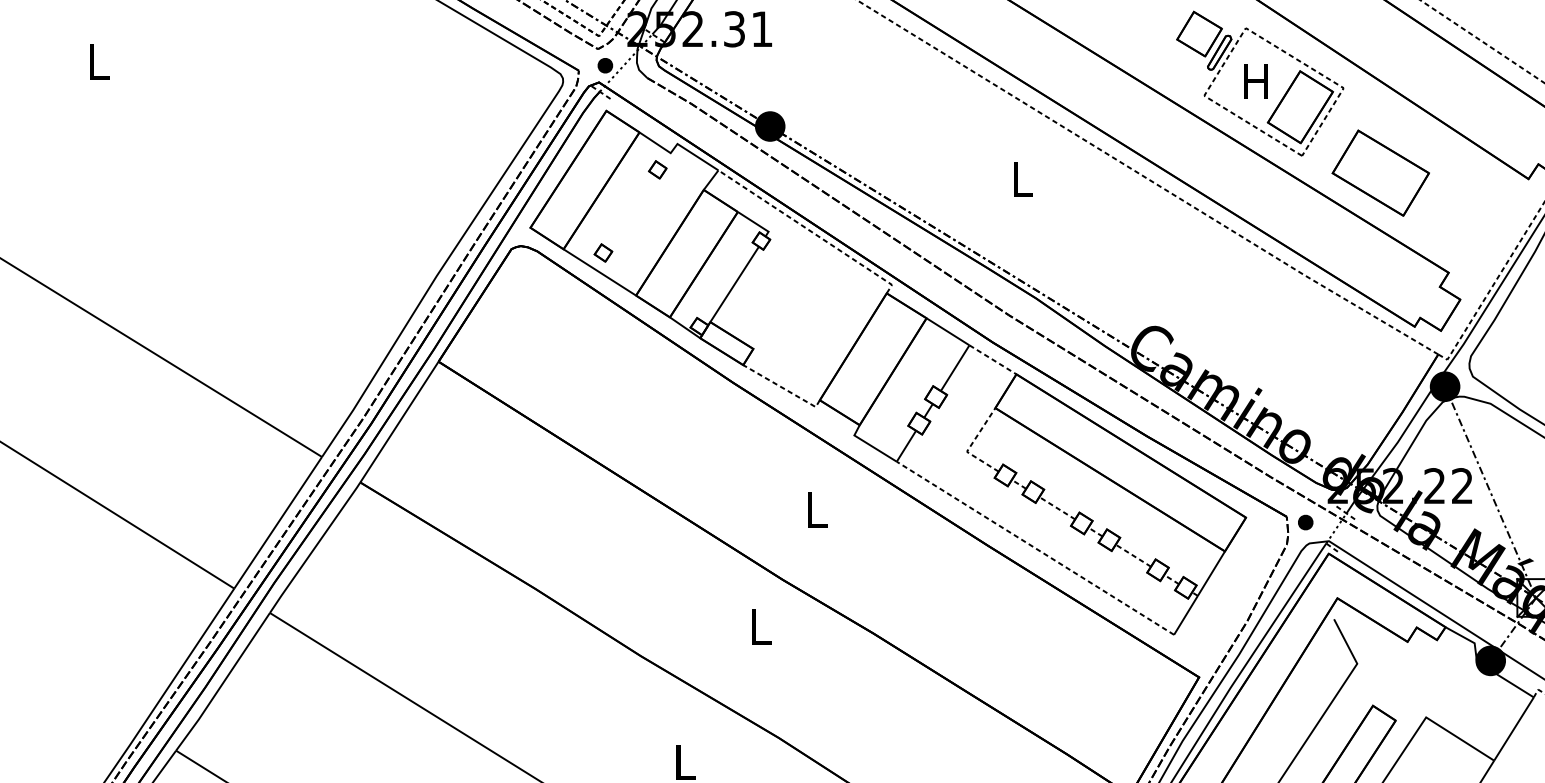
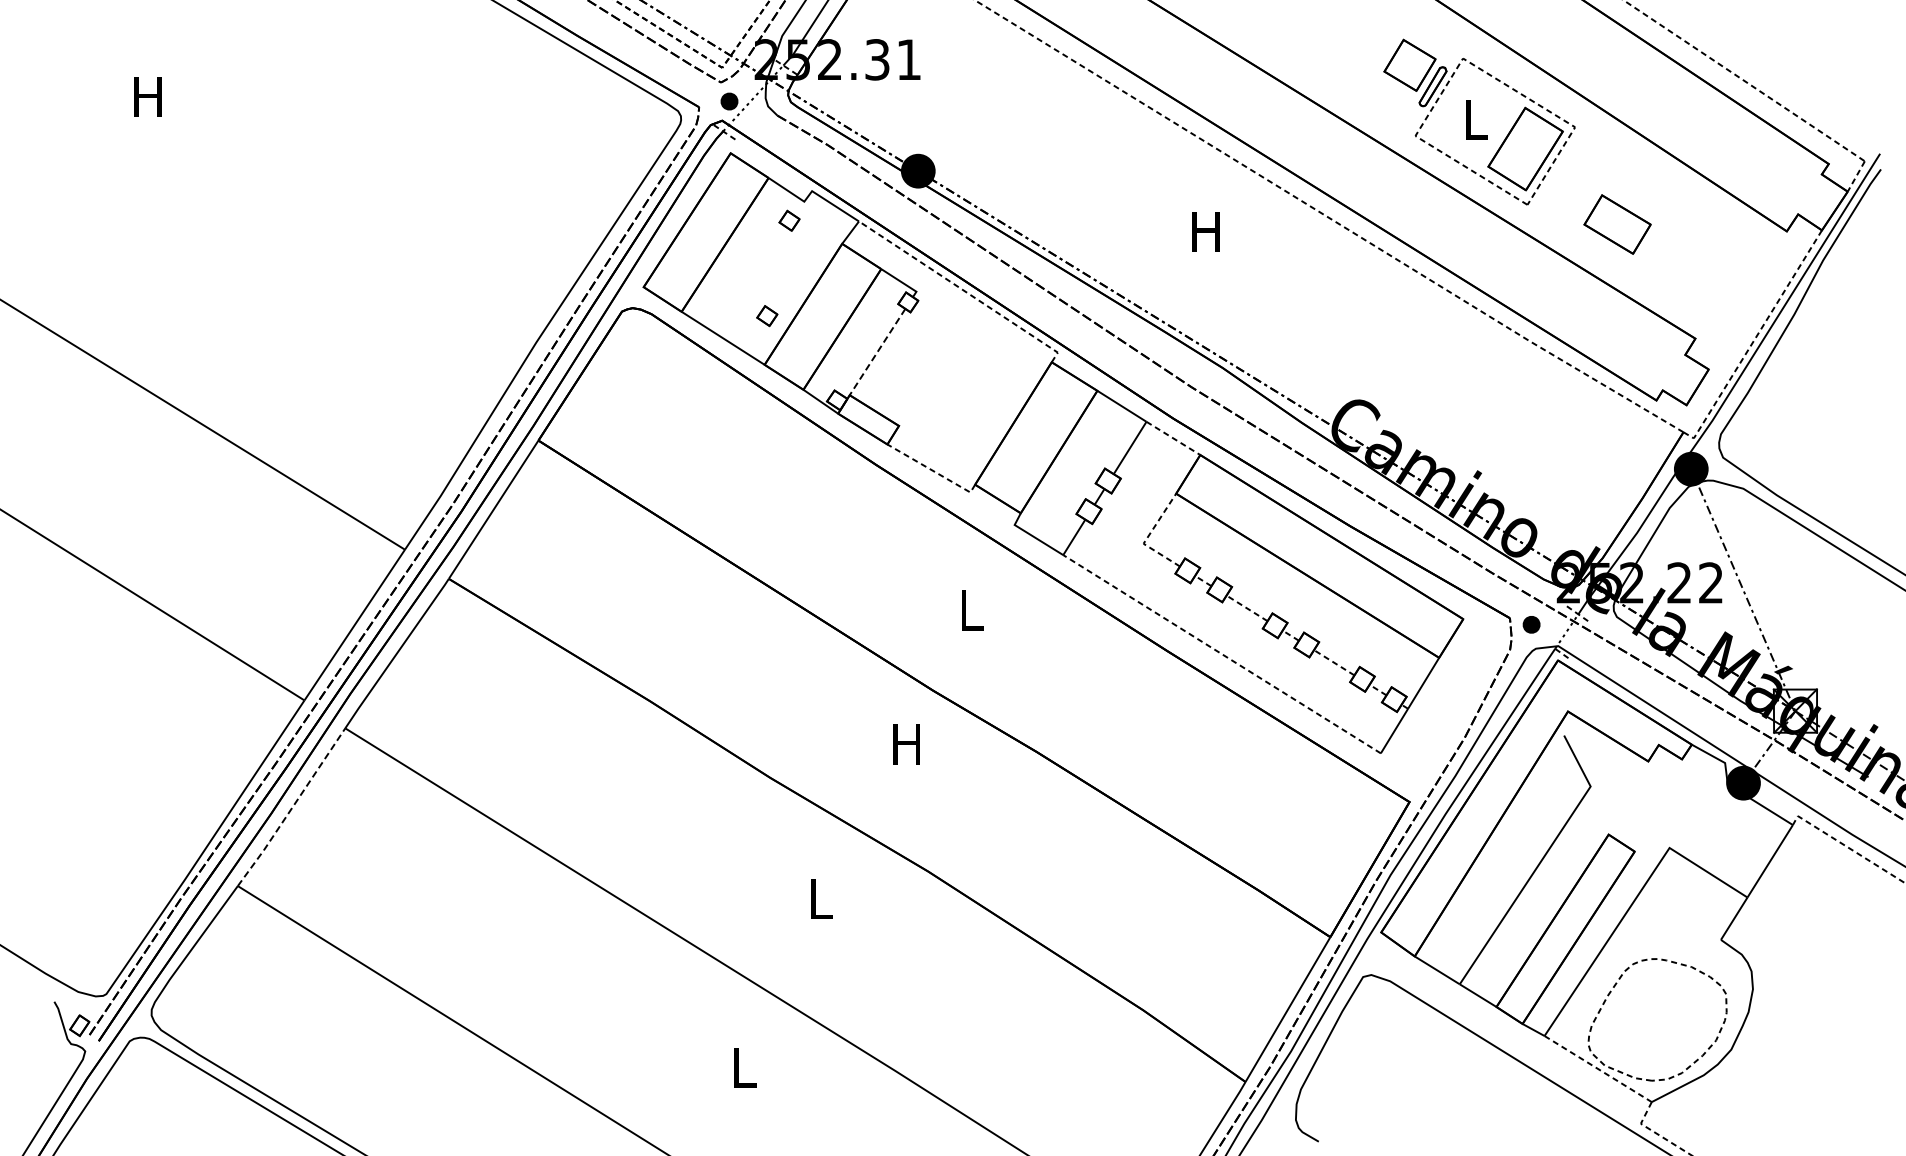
text: (97, 61) -> (147, 96), L -> H
text: (1255, 81) -> (1474, 119), H -> L
part: (1380, 173) -> (1617, 224), size x0.6
text: (1020, 179) -> (1205, 231), L -> H
part: (603, 253) -> (767, 316), moved
line: (734, 284) -> (877, 352), solid -> dashed
text: (759, 627) -> (906, 744), L -> H
line: (223, 682) -> (292, 808), solid -> dashed

